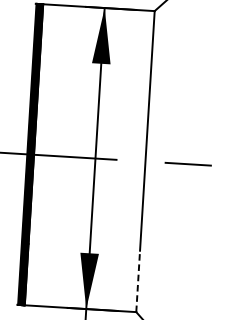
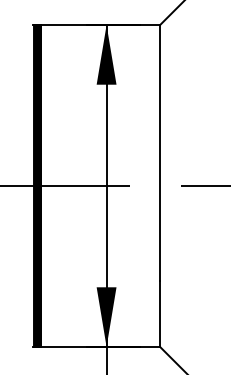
line: (138, 281) -> (160, 314), dashed -> solid

